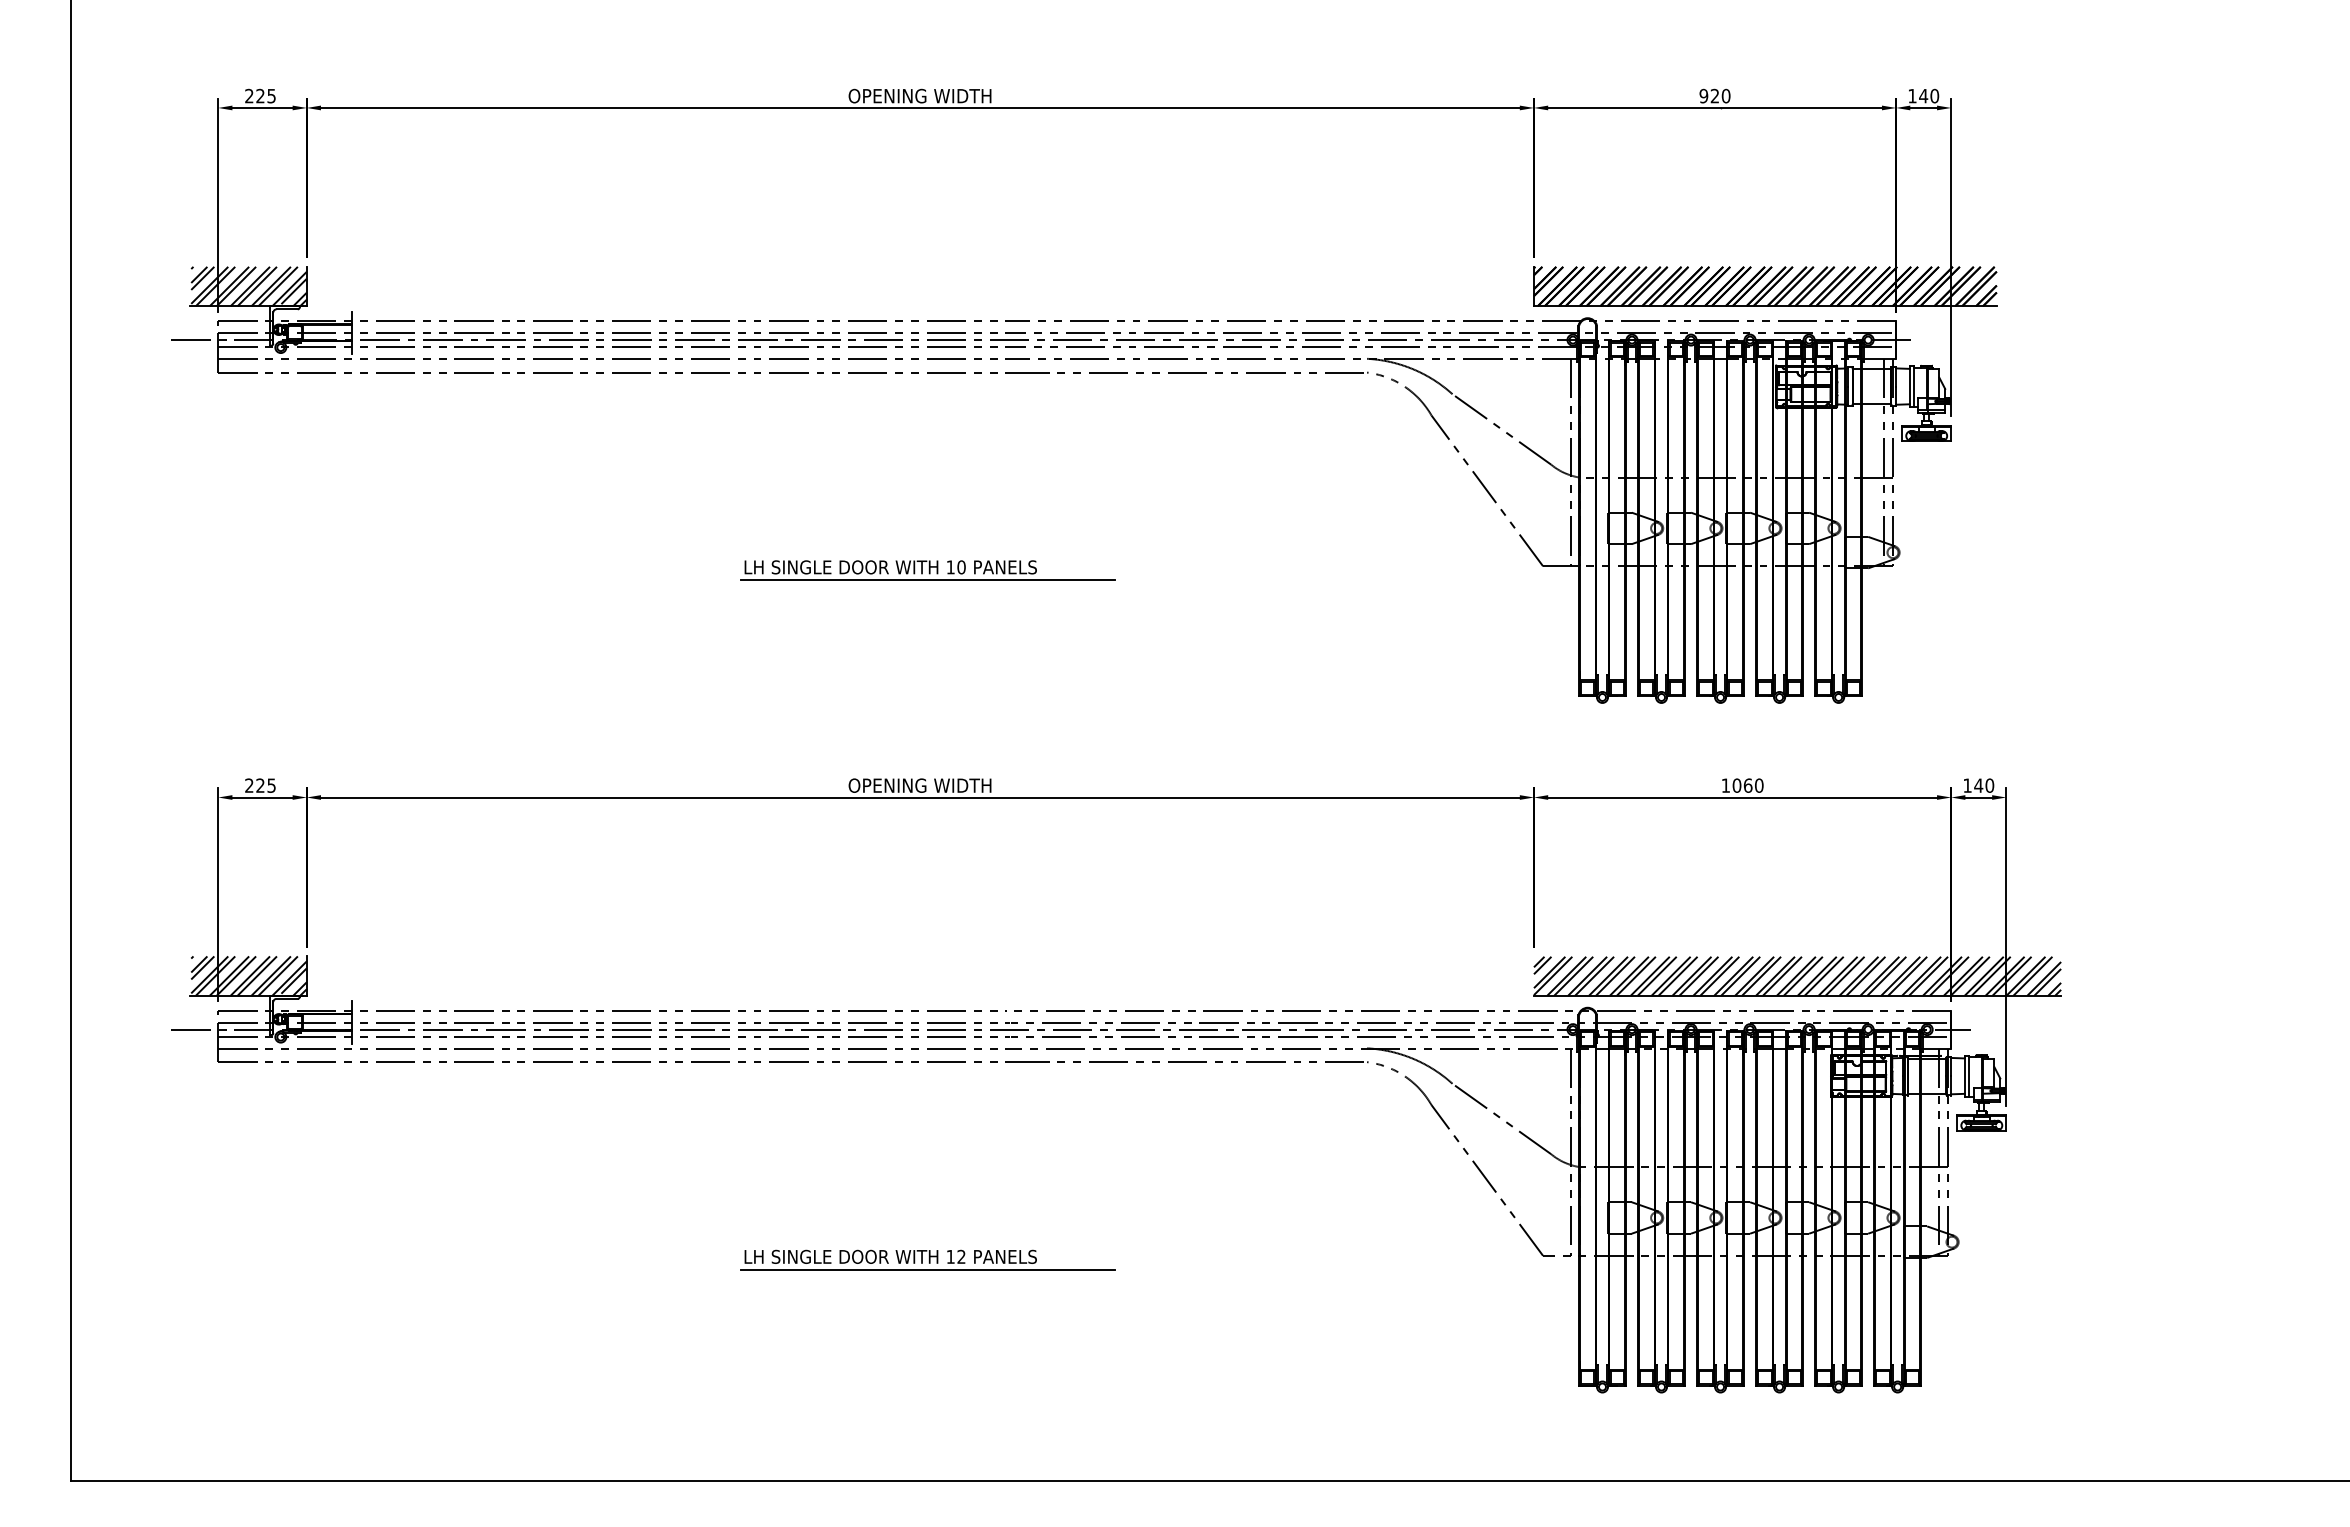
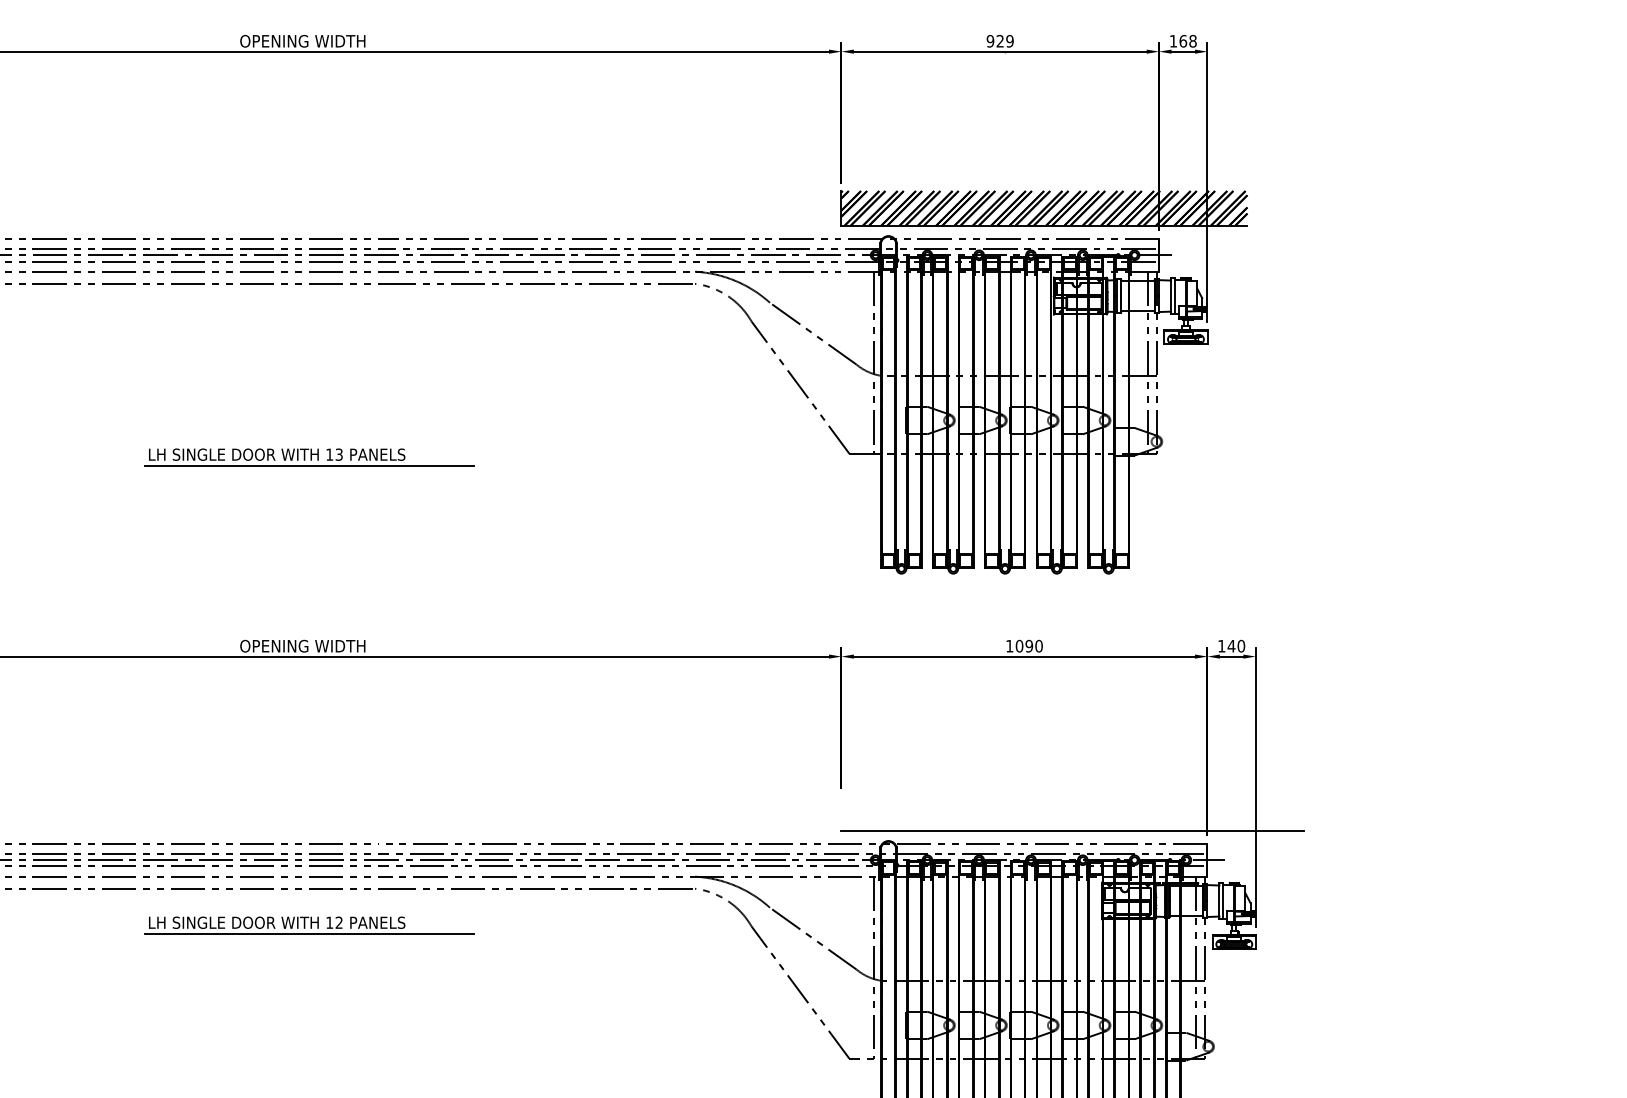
text: (1929, 95) -> (1188, 40), 140 -> 168
text: (1725, 96) -> (1009, 41), 920 -> 929
text: (961, 567) -> (339, 454), 10 -> 13
text: (1747, 785) -> (1028, 646), 1060 -> 1090
hatch: (1797, 975) -> (1072, 812), removed
part: (927, 1259) -> (309, 925), moved

